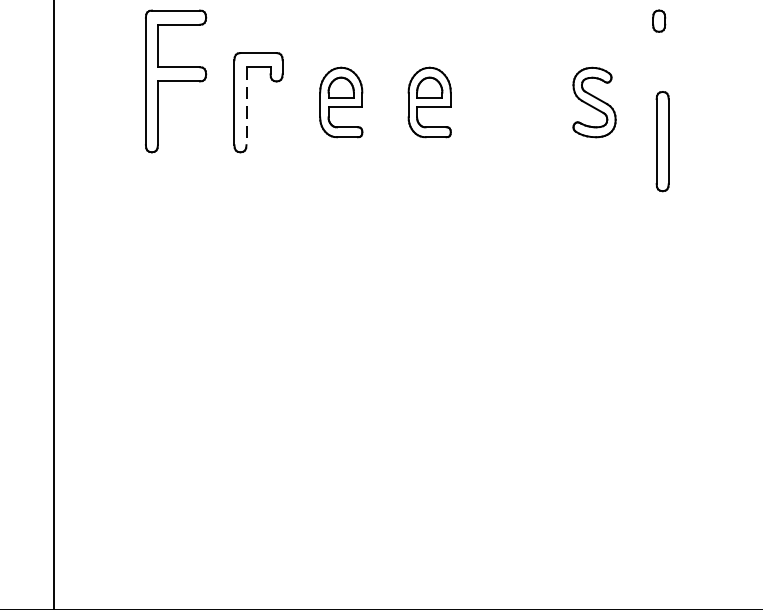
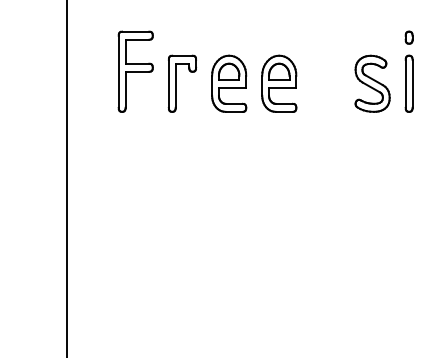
part: (341, 102) -> (229, 83), size x1.43
part: (430, 102) -> (279, 83), size x1.43
part: (594, 102) -> (372, 83), size x1.43
line: (246, 107) -> (175, 86), dashed -> solid
part: (661, 141) -> (408, 83), moved

